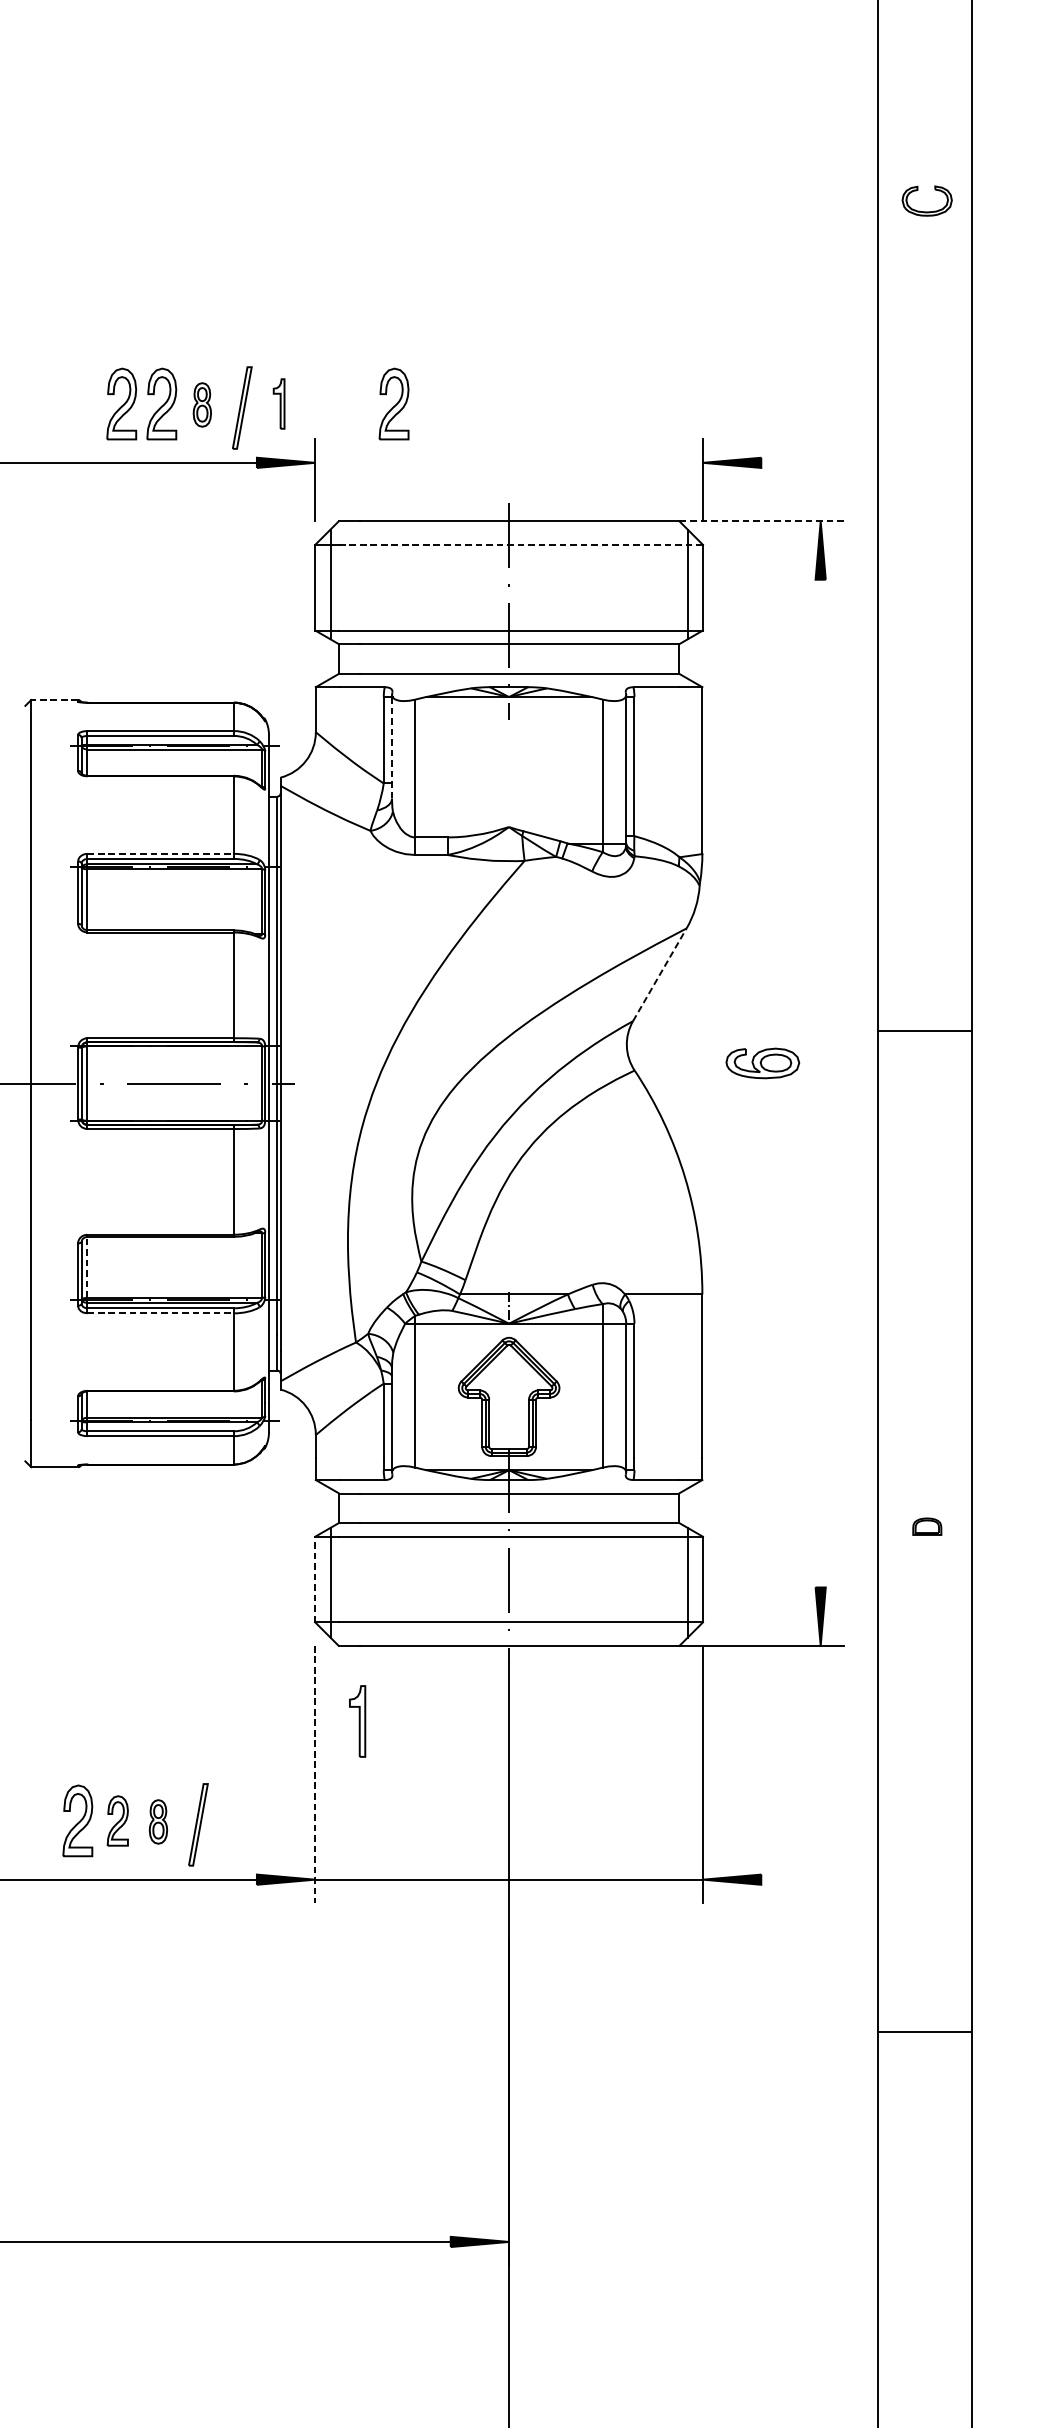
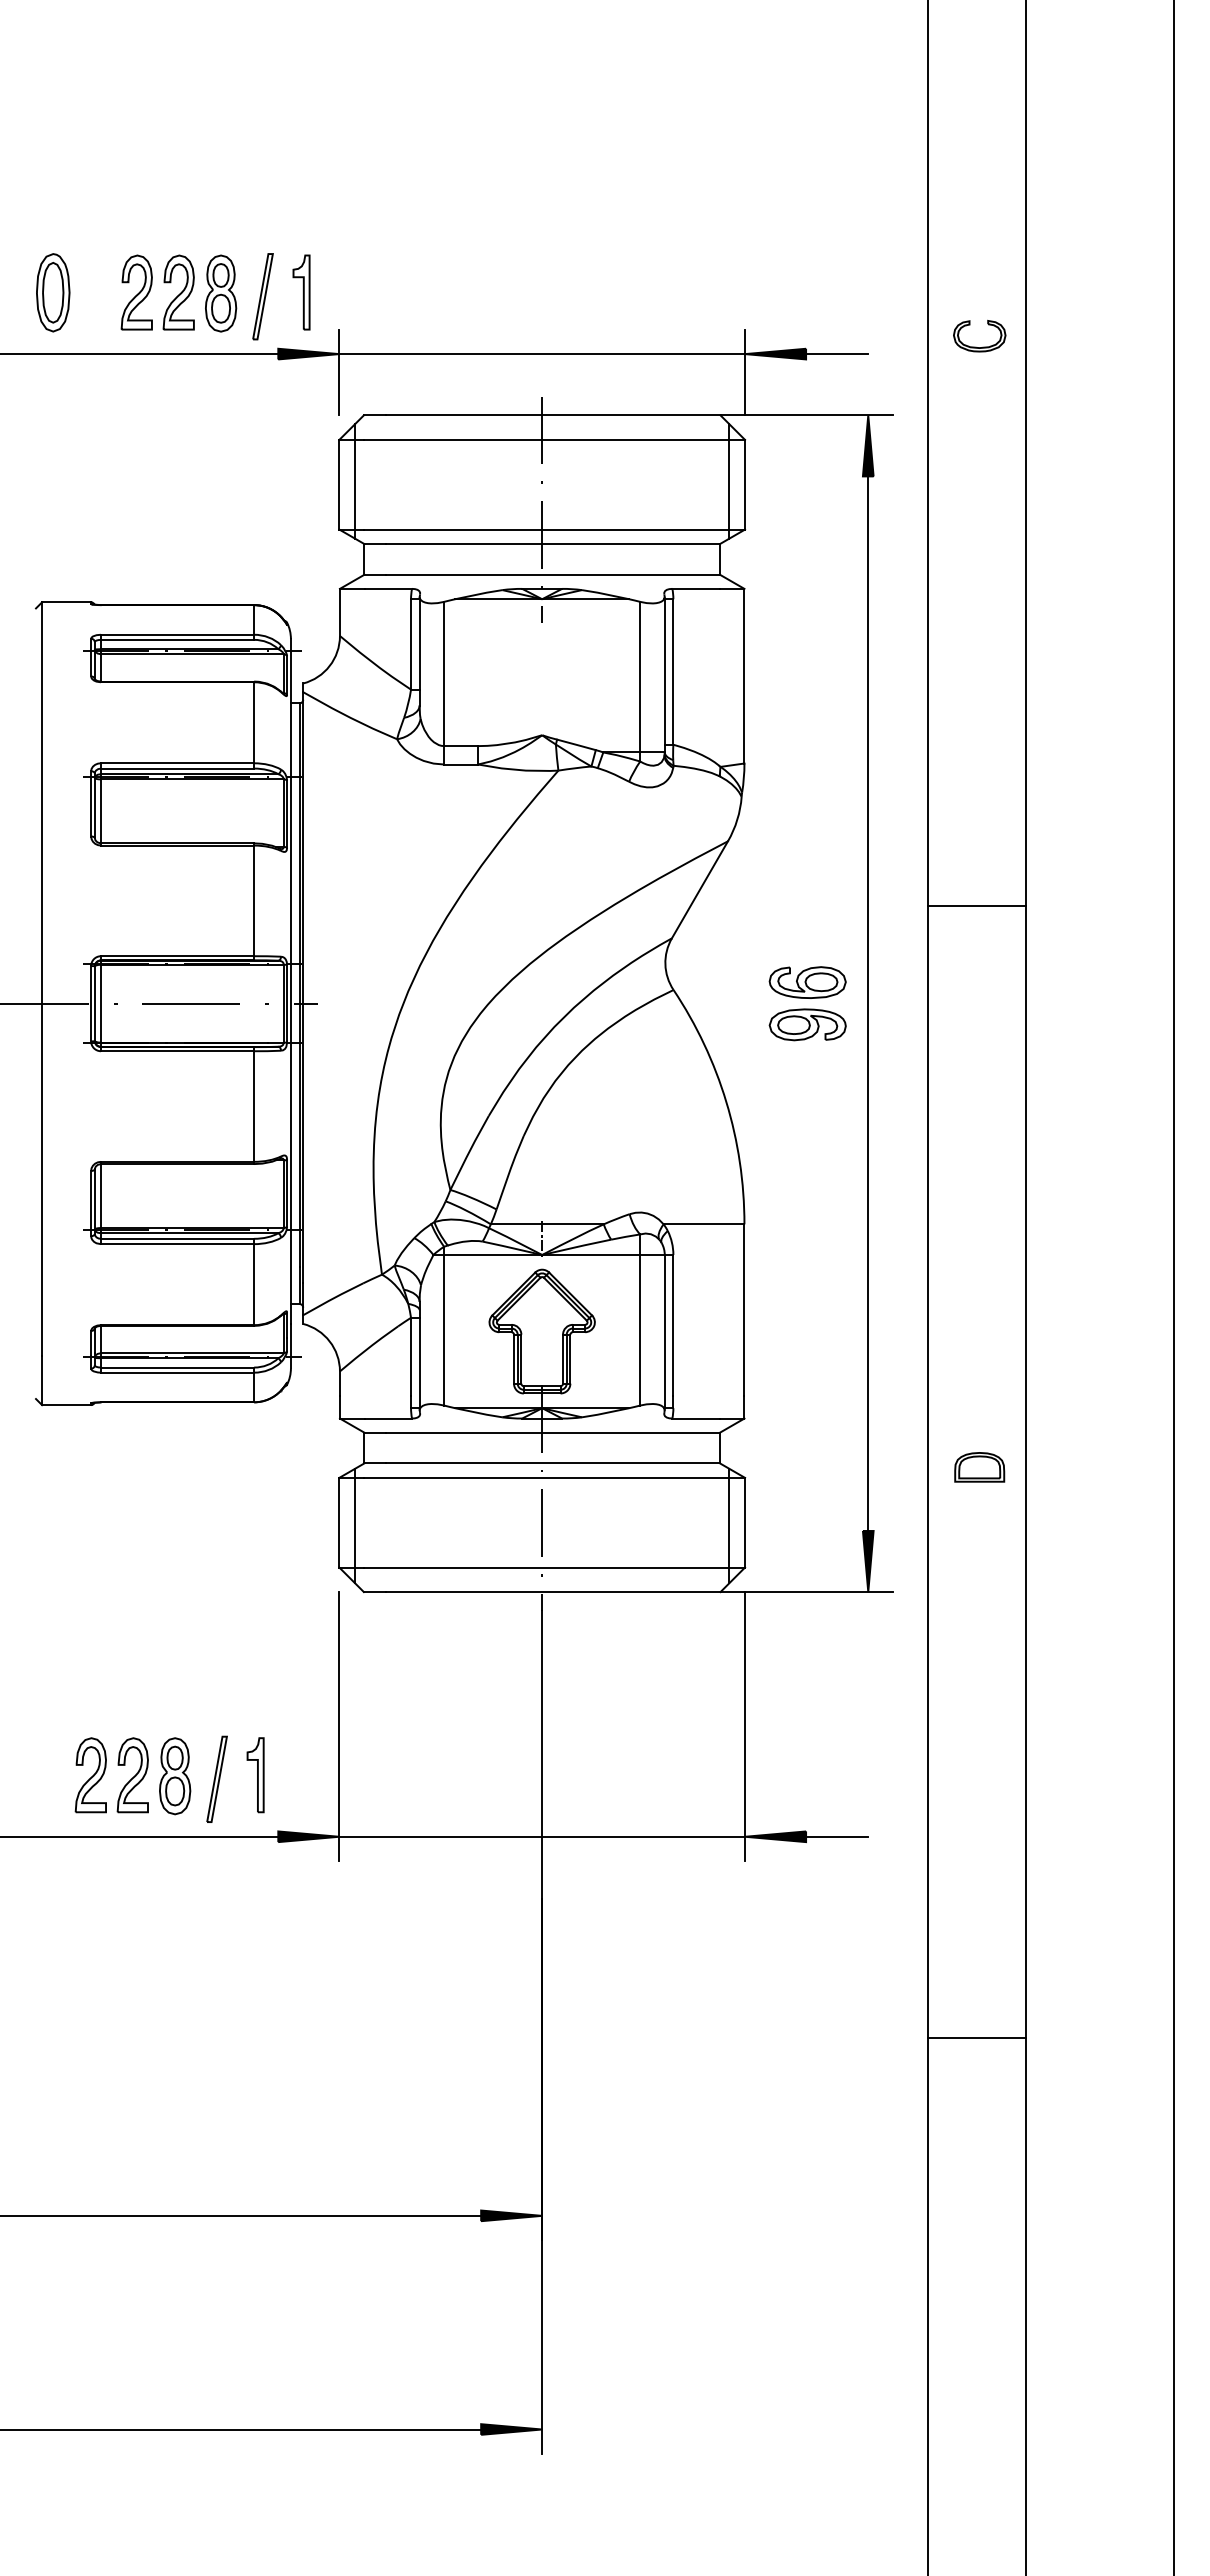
part: (924, 210) -> (976, 346), moved
part: (42, 403) -> (53, 292), added
part: (279, 403) -> (301, 292), size x1.43
part: (393, 403) -> (421, 292), removed
part: (202, 404) -> (221, 293), size x1.67
line: (509, 463) -> (542, 354), added
line: (790, 463) -> (836, 354), added
line: (762, 521) -> (807, 415), dashed -> solid
line: (520, 544) -> (554, 439), dashed -> solid
line: (54, 700) -> (66, 602), dashed -> solid
line: (391, 747) -> (419, 652), dashed -> solid
line: (160, 854) -> (177, 763), dashed -> solid
line: (660, 974) -> (700, 889), dashed -> solid
line: (925, 1031) -> (977, 906), moved
line: (820, 1083) -> (868, 1003), added
part: (762, 1103) -> (807, 1024), added
line: (87, 1267) -> (100, 1196), dashed -> solid
line: (160, 1313) -> (177, 1244), dashed -> solid
part: (926, 1526) -> (979, 1467), size x1.67
line: (315, 1579) -> (339, 1522), dashed -> solid
part: (357, 1721) -> (255, 1775), moved
line: (315, 1774) -> (339, 1726), dashed -> solid
part: (117, 1821) -> (132, 1775), size x1.43
part: (158, 1822) -> (175, 1776), size x1.67
line: (790, 1879) -> (836, 1836), added
line: (925, 2031) -> (977, 2037), moved

